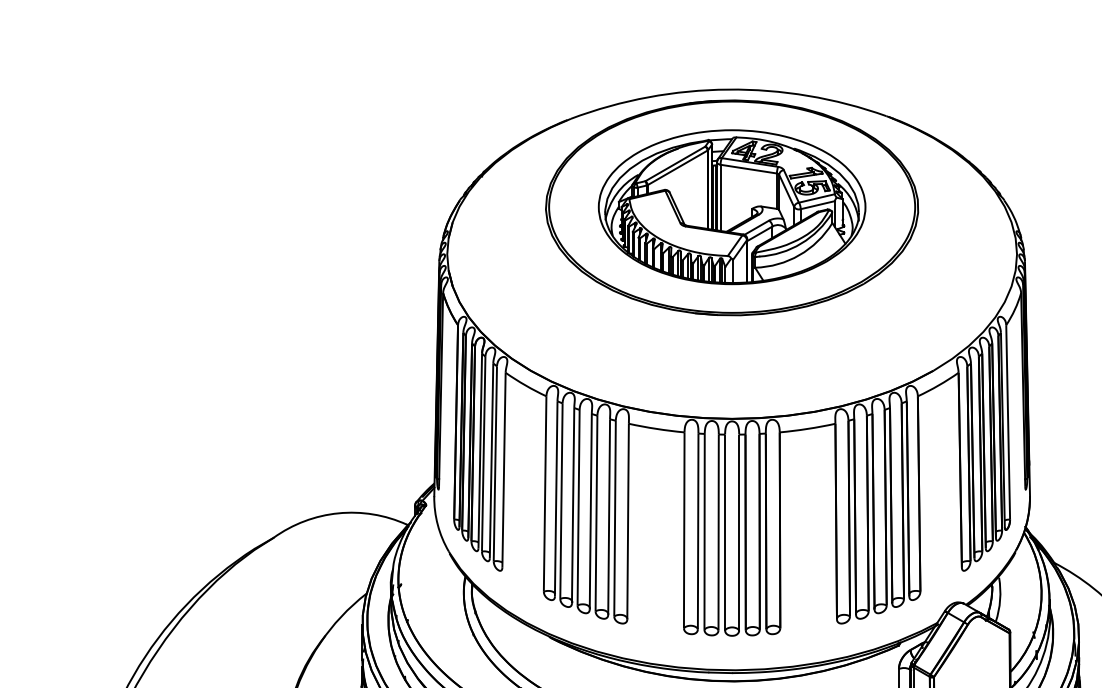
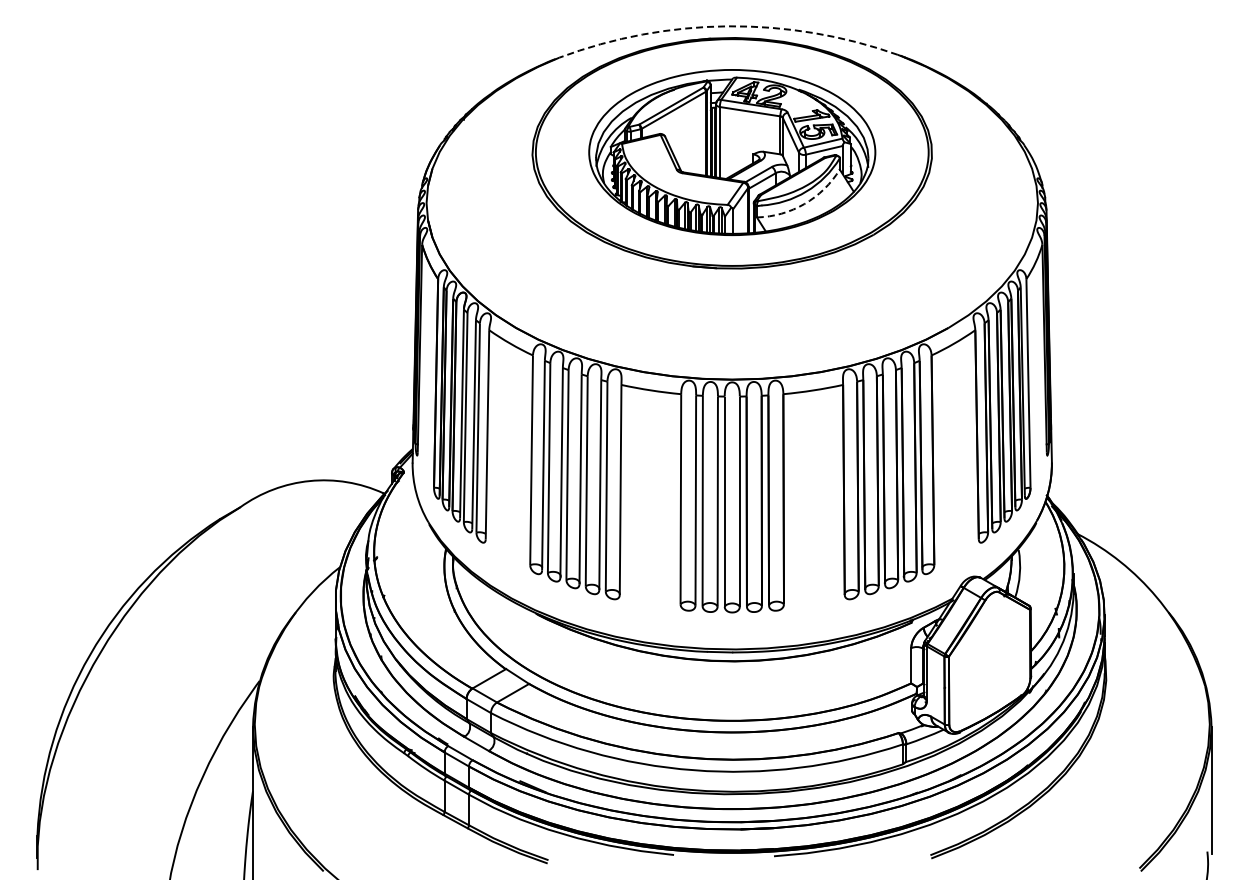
arc: (728, 89) -> (728, 26), solid -> dashed
arc: (799, 255) -> (804, 204), solid -> dashed

